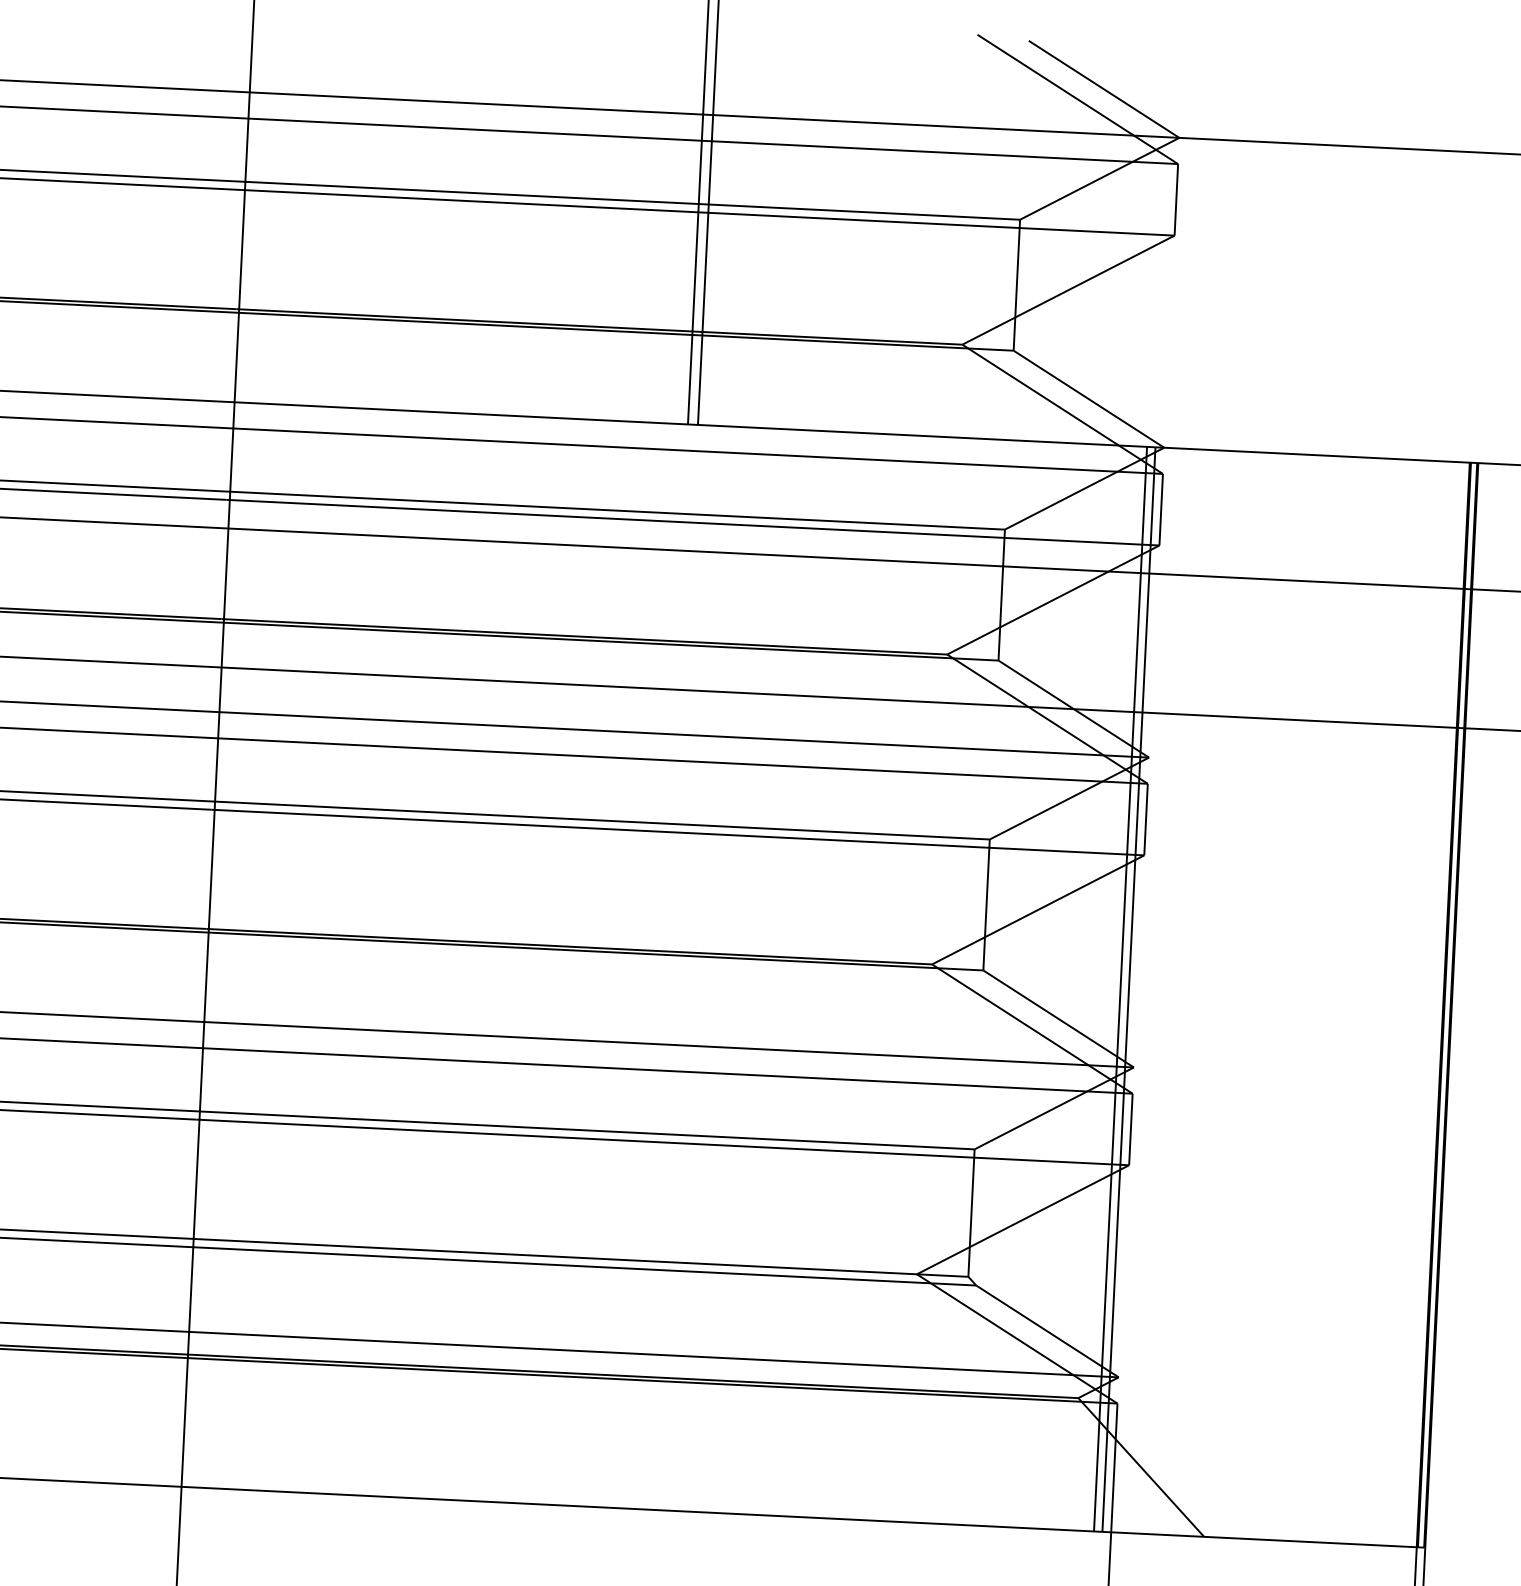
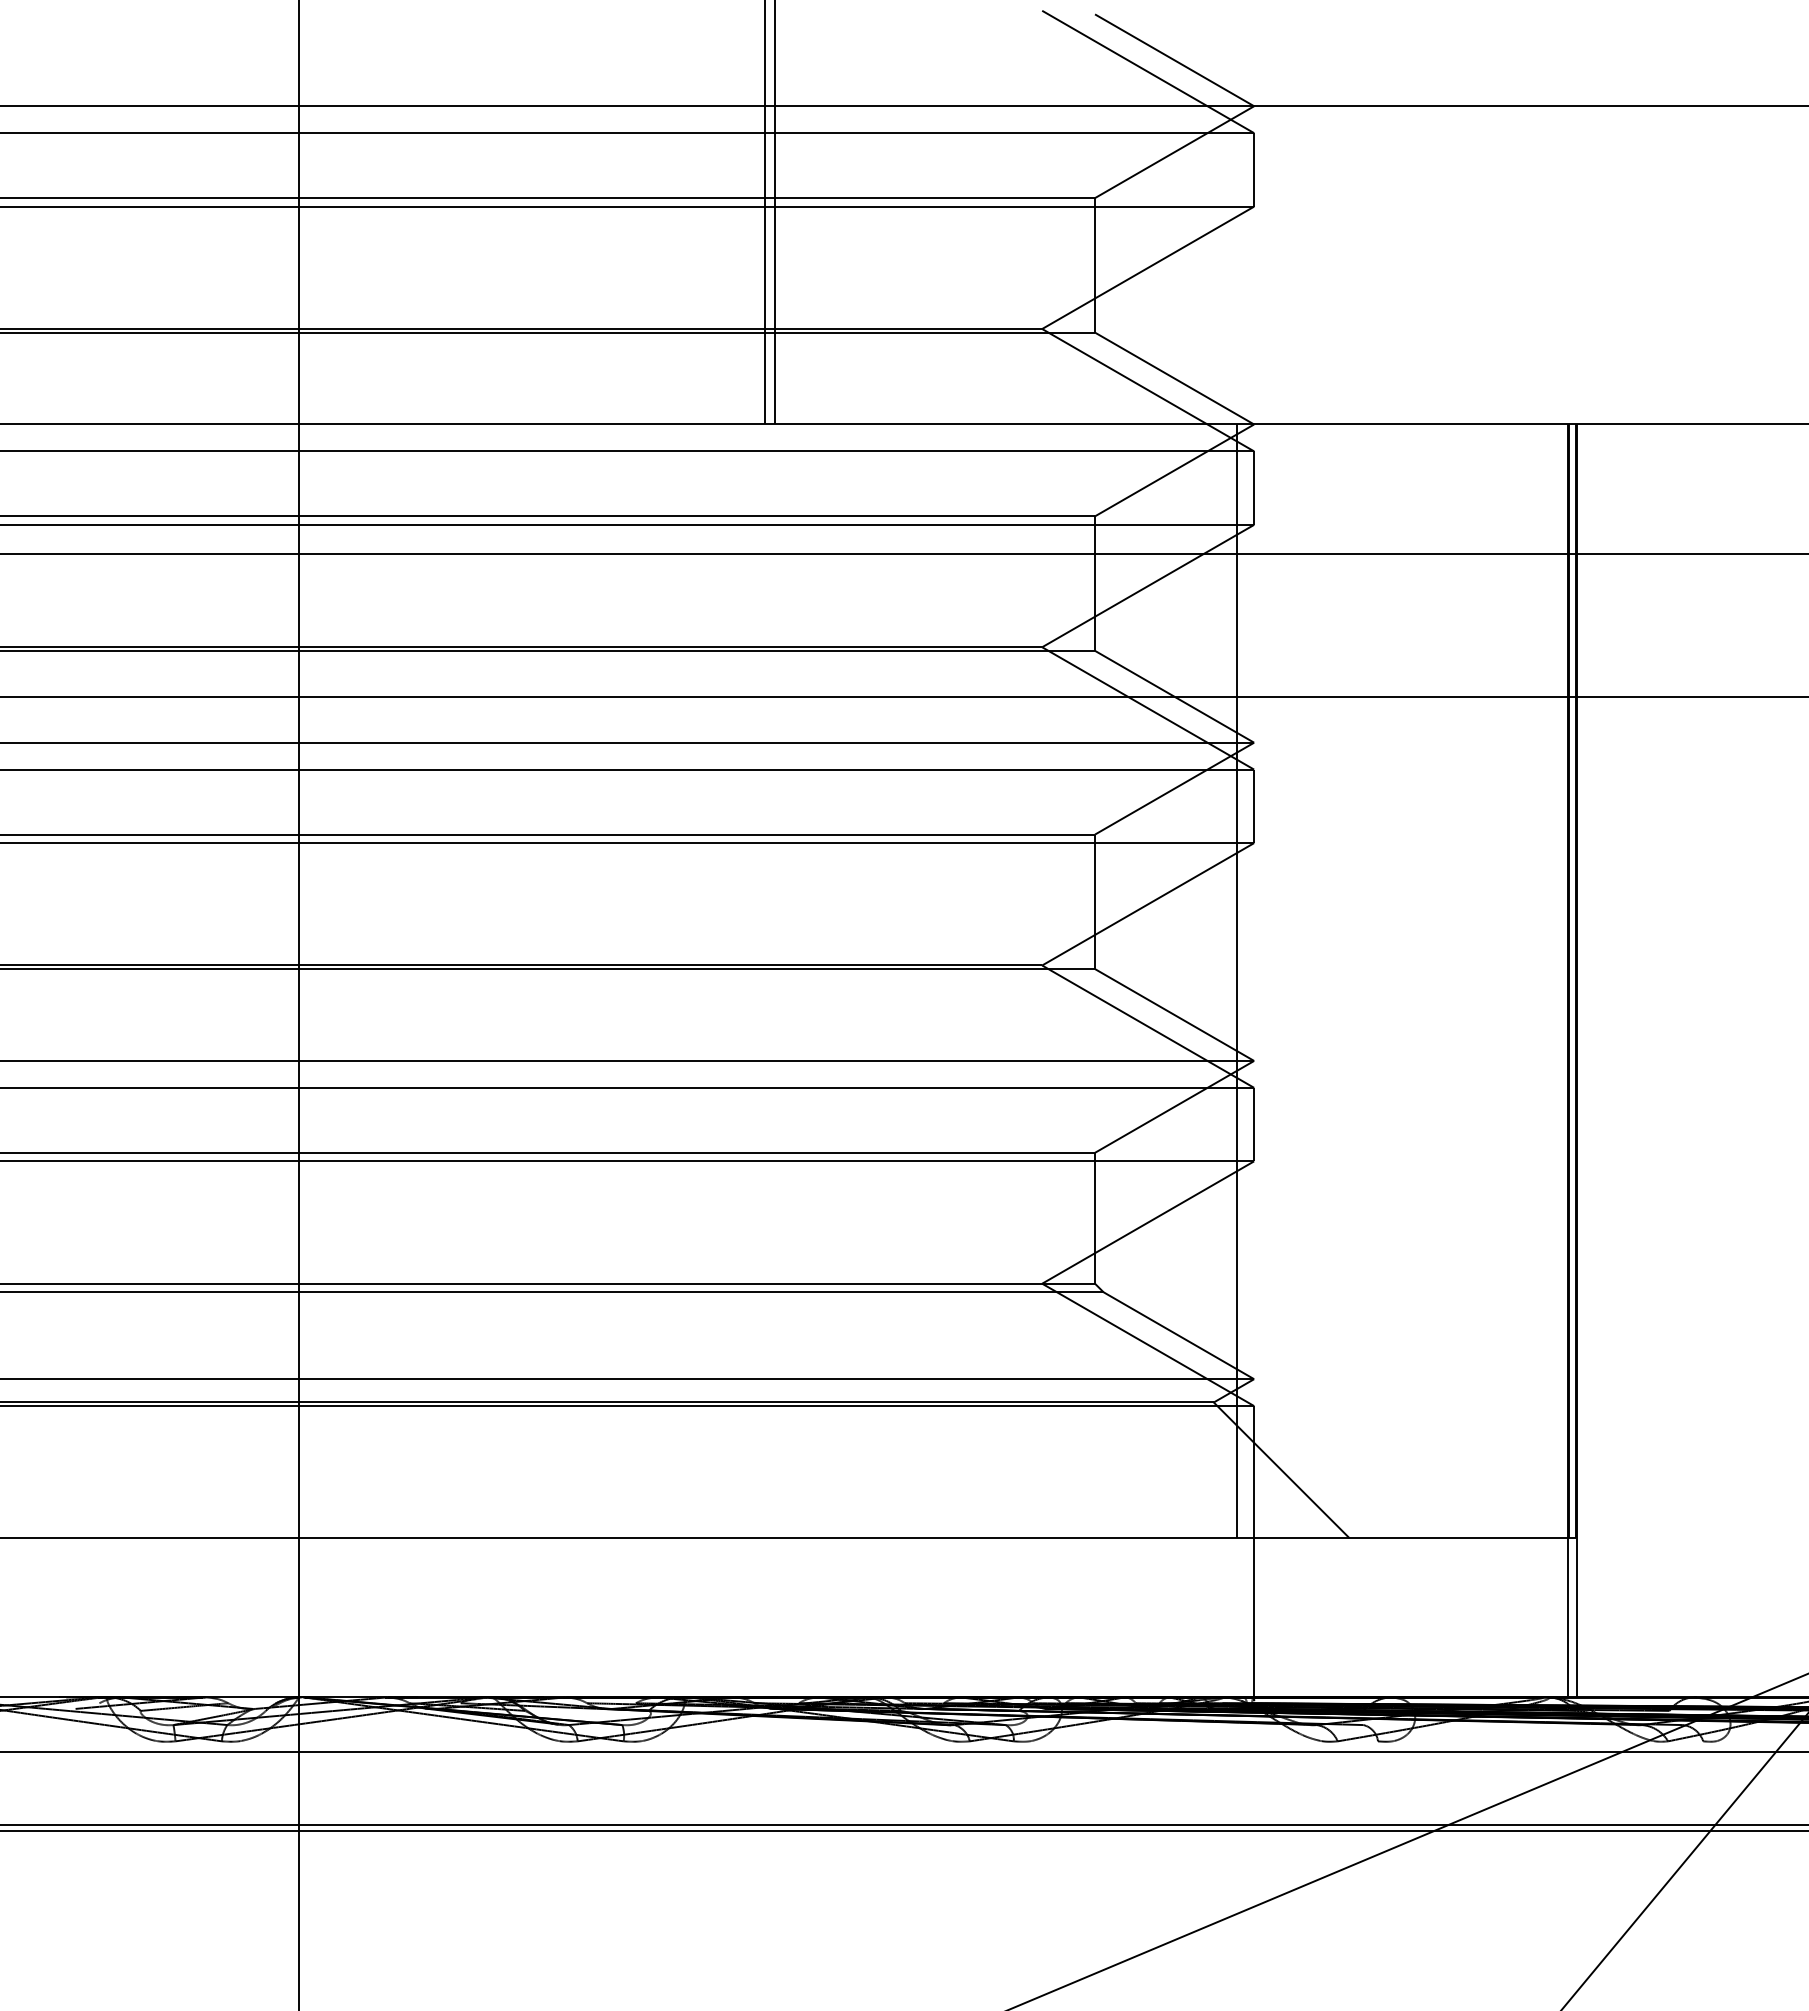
line: (1129, 989) -> (1245, 981), removed

